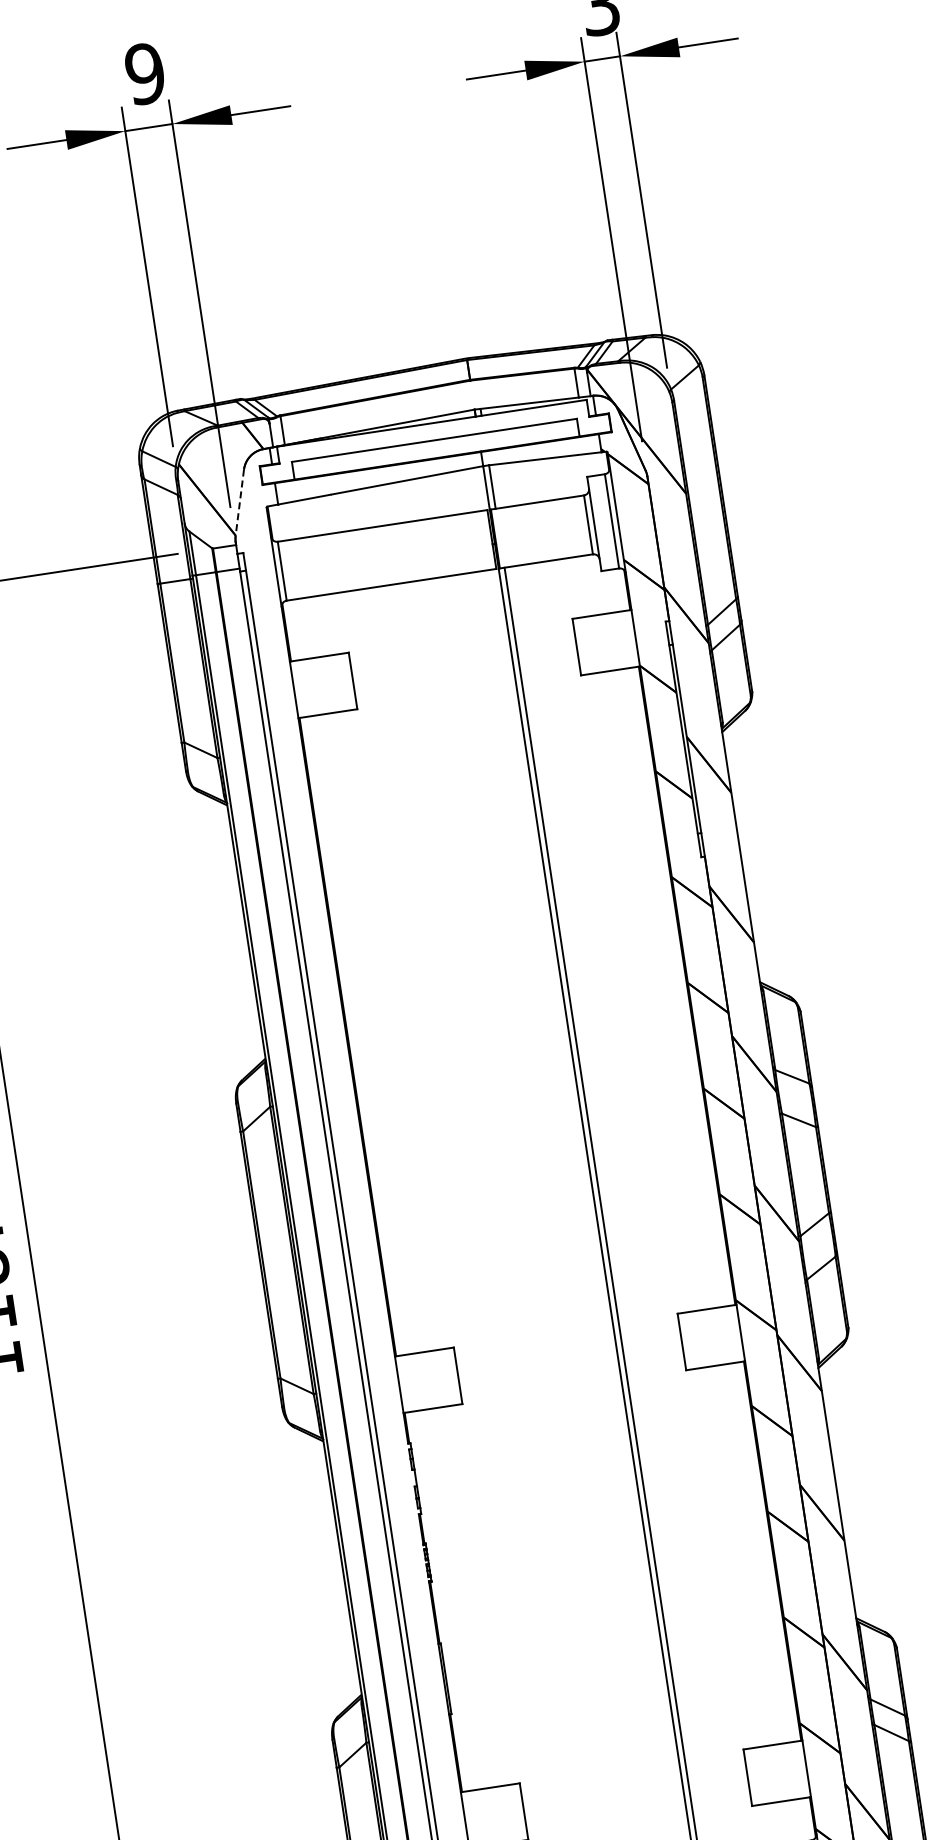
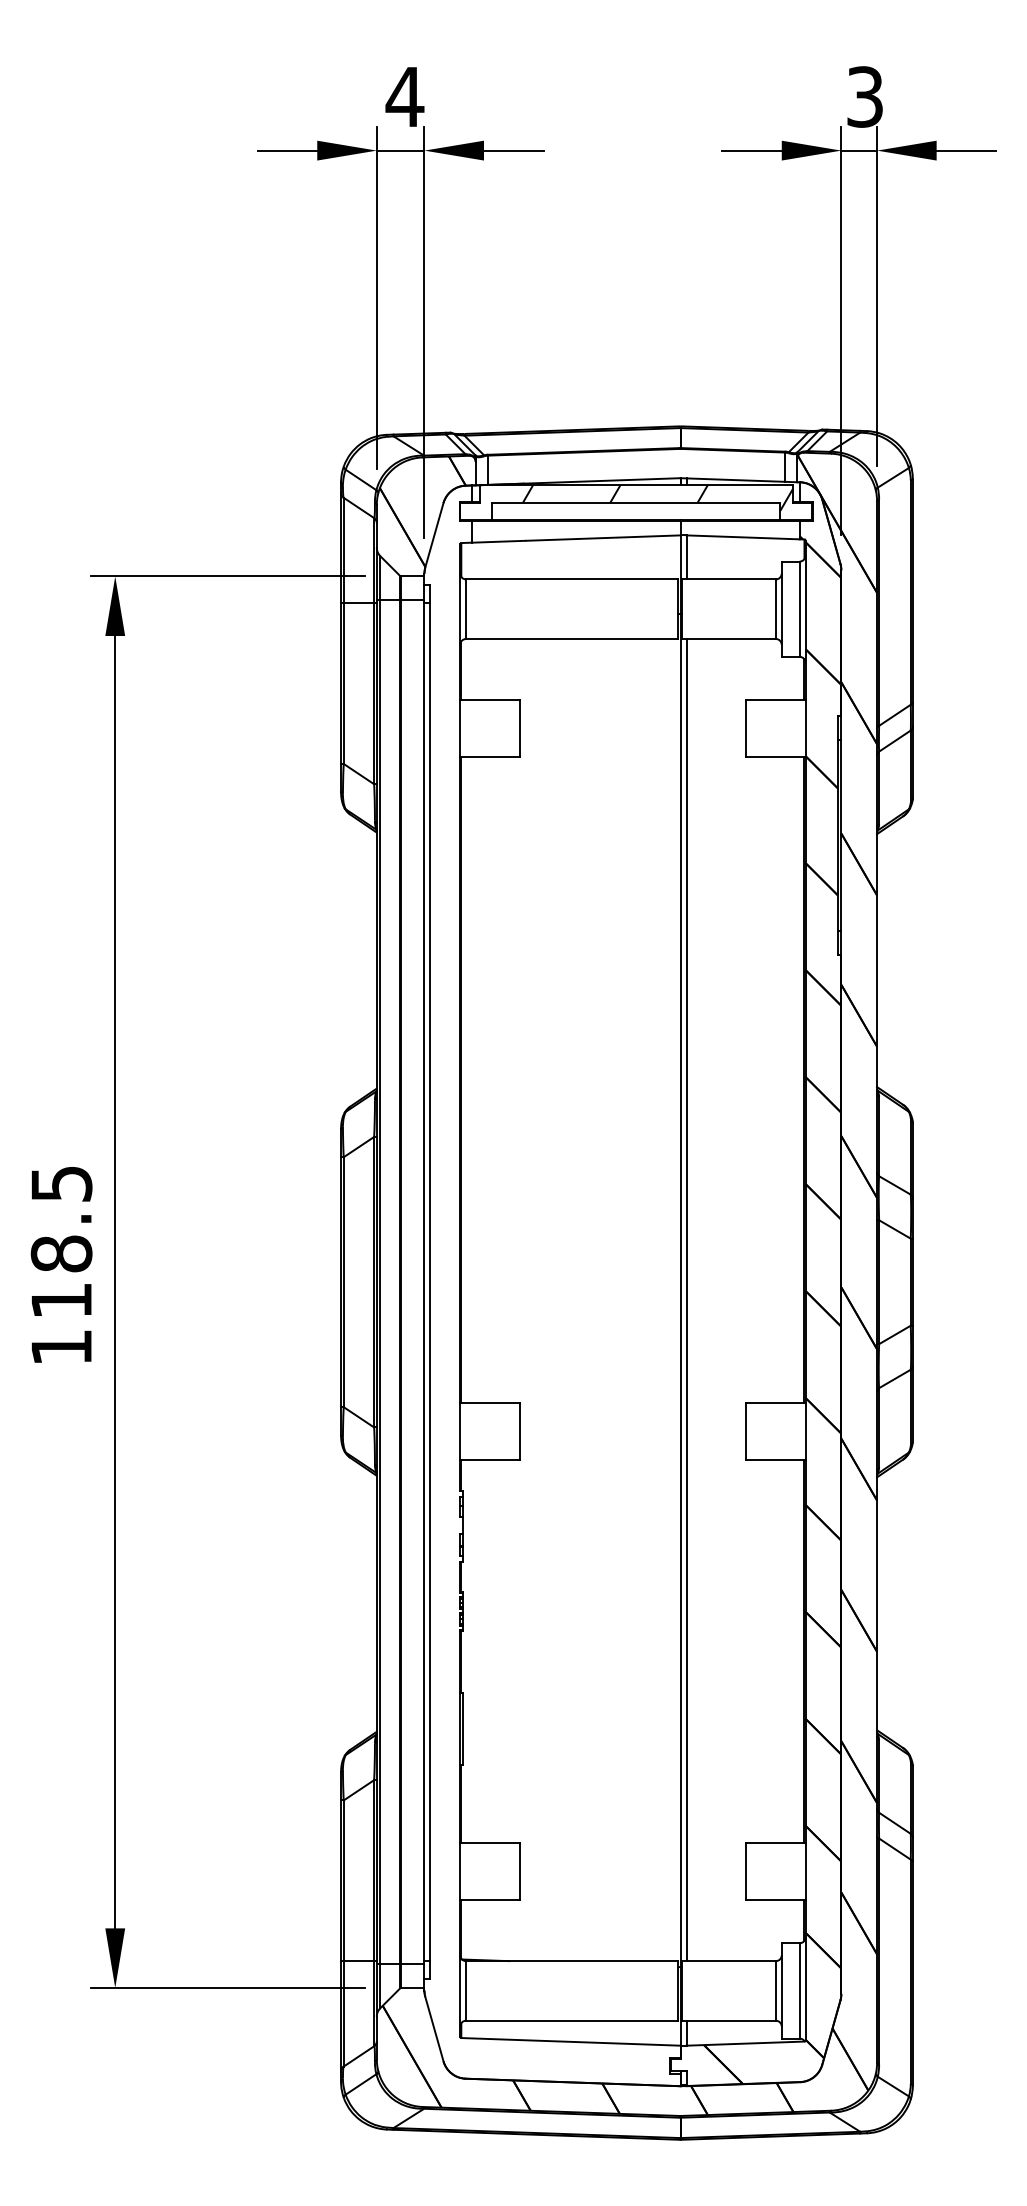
text: (144, 73) -> (404, 96), 9 -> 4
hatch: (454, 432) -> (657, 497), added
line: (239, 503) -> (434, 535), dashed -> solid

